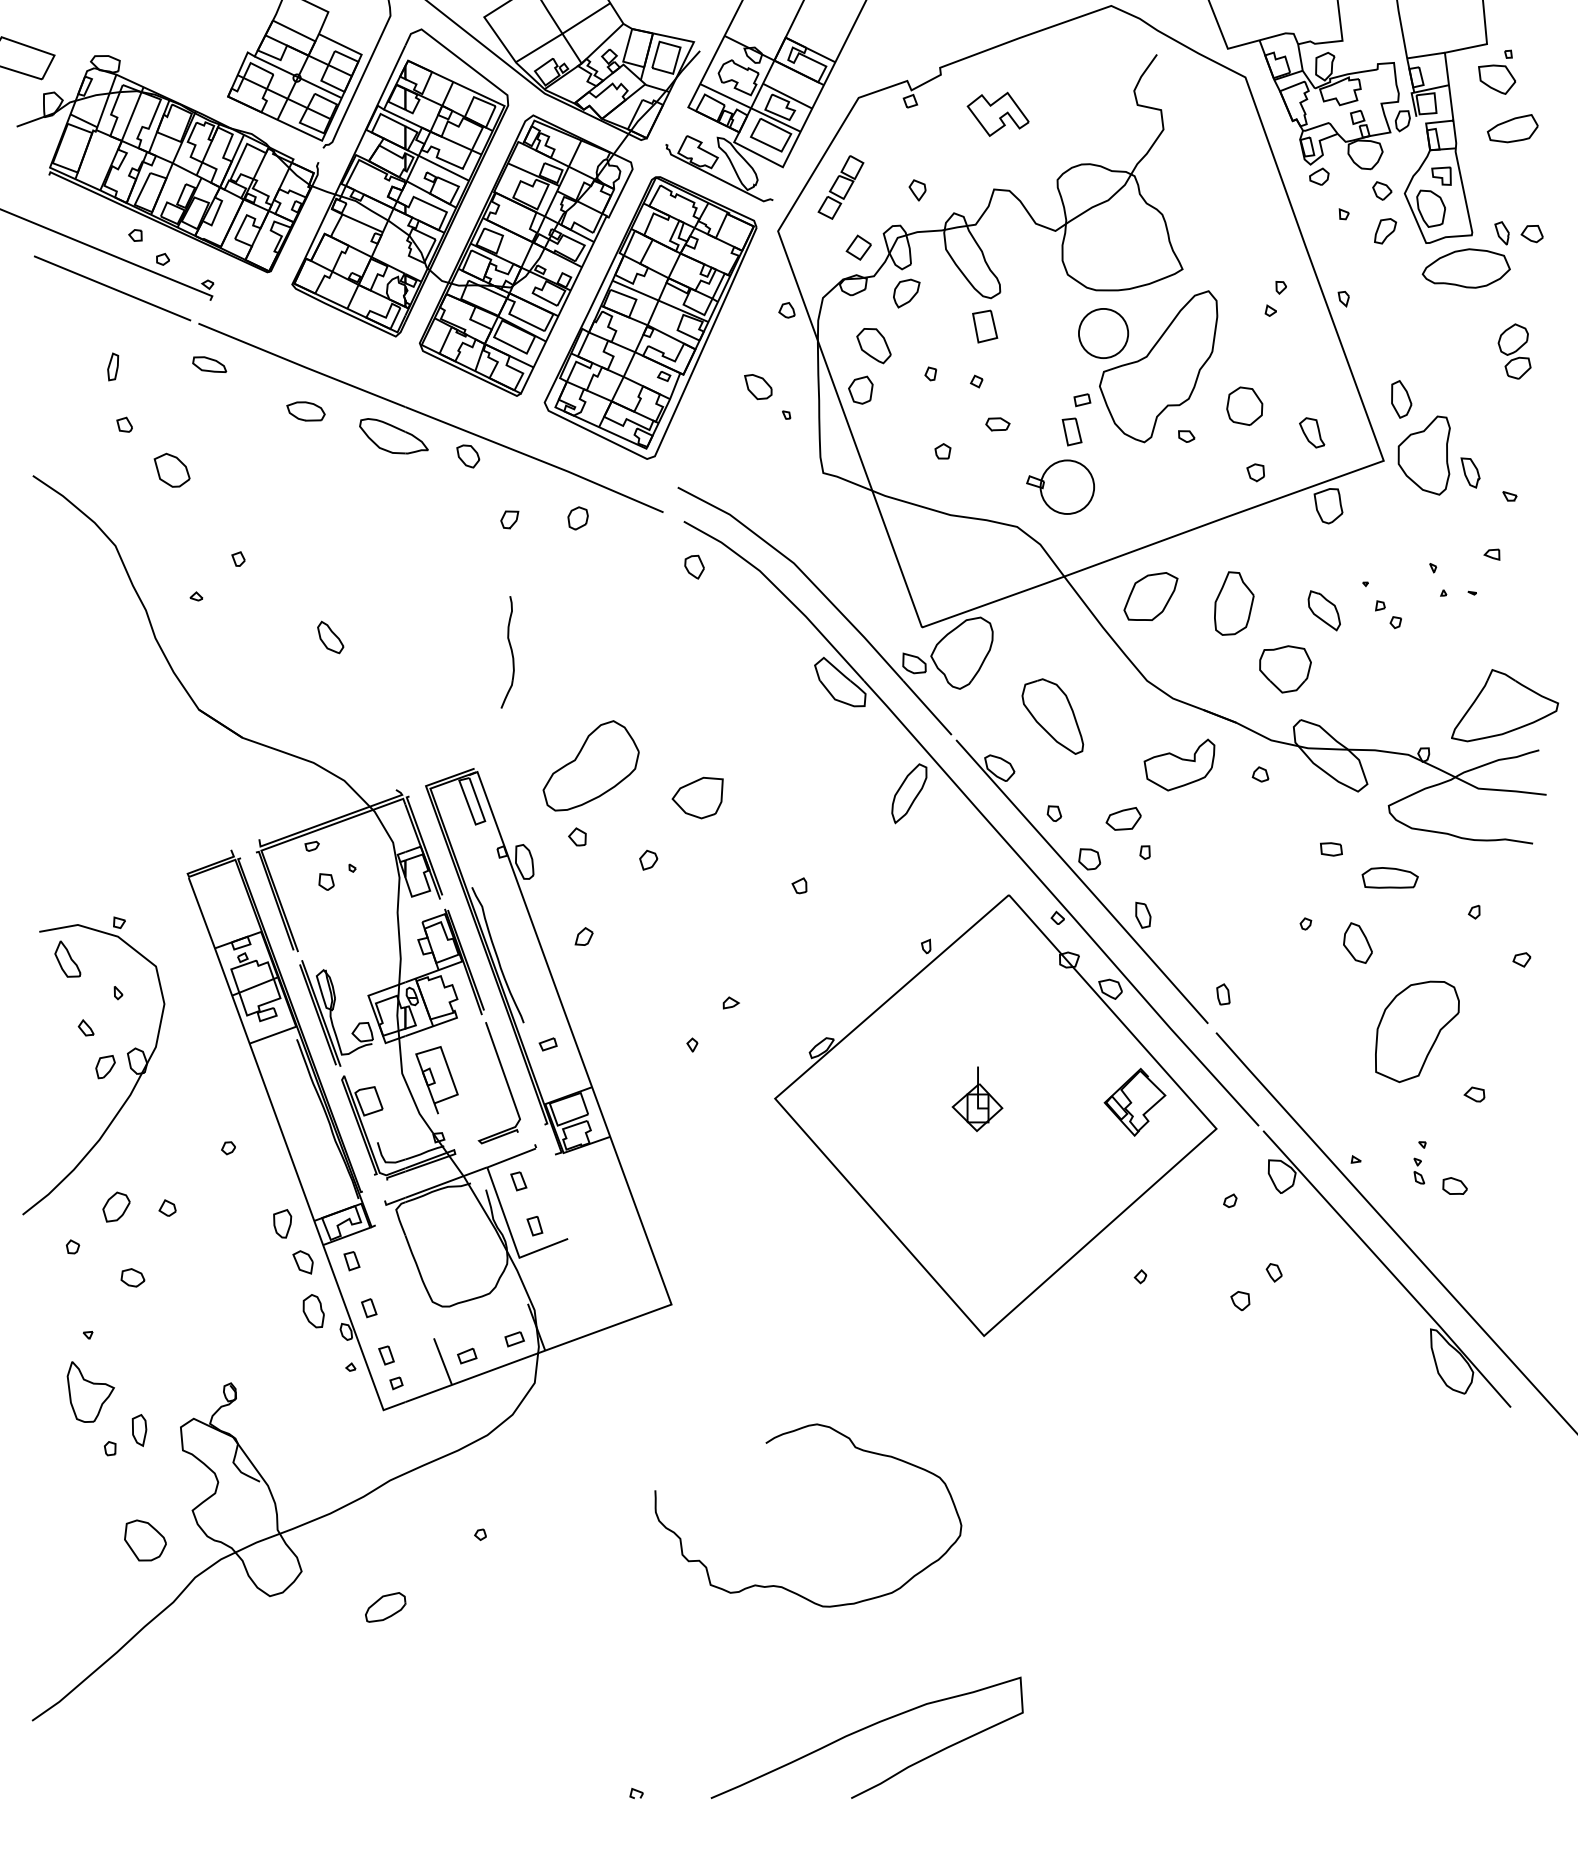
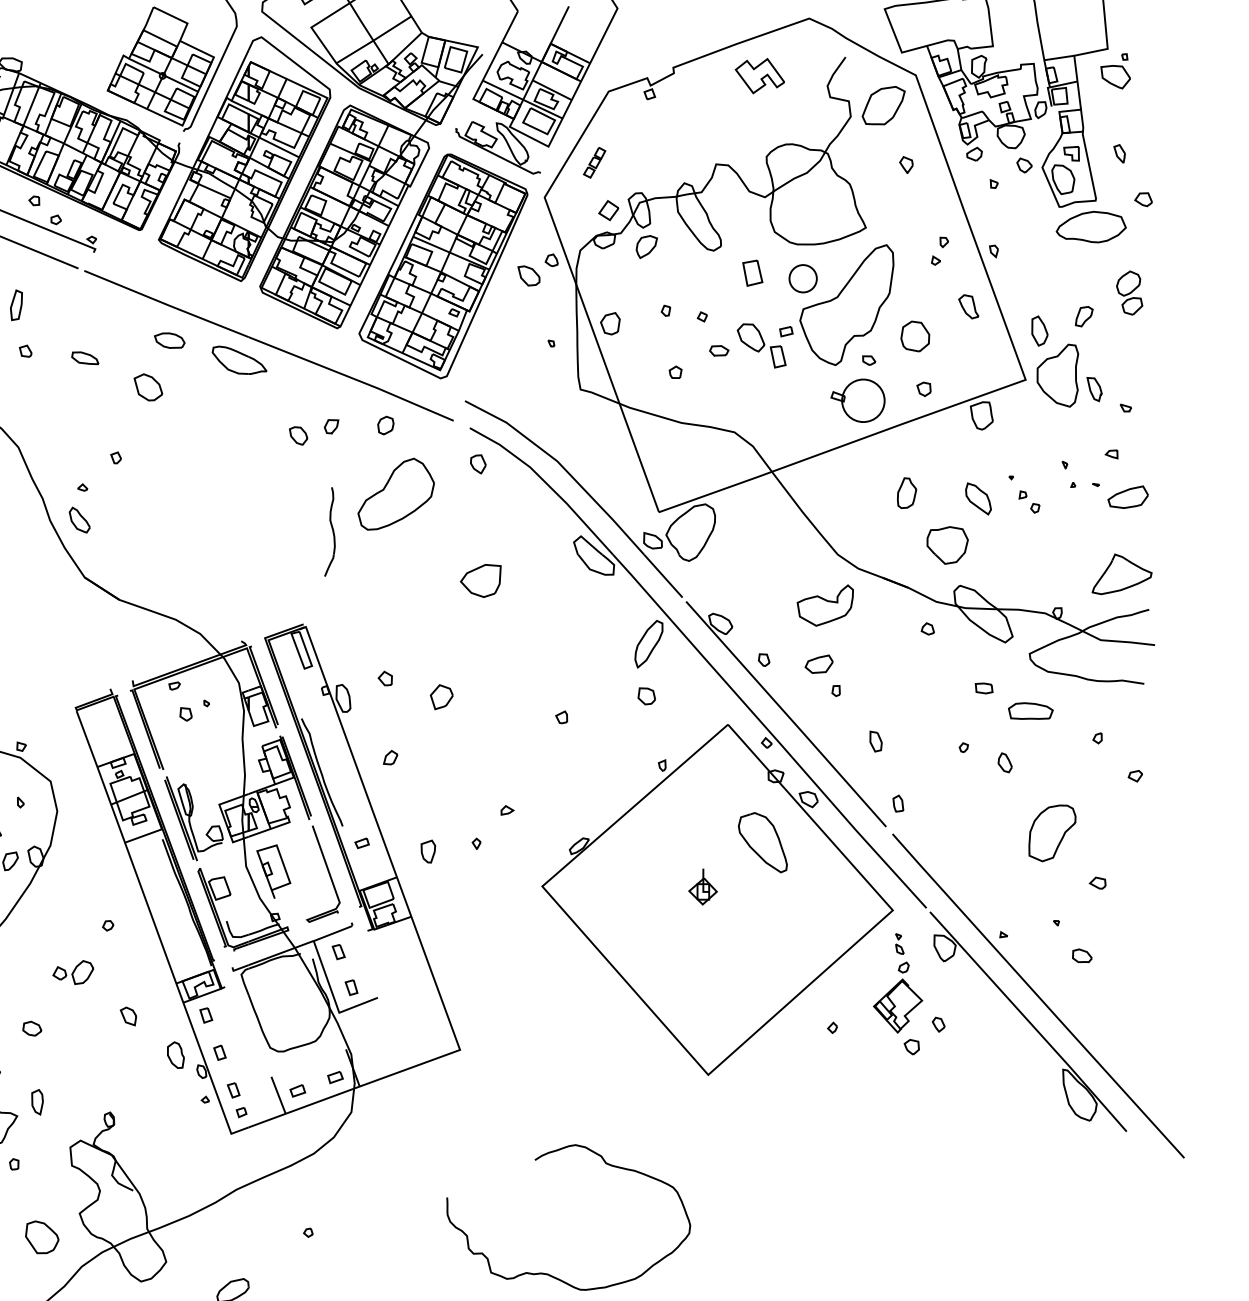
part: (997, 113) -> (759, 75), moved
part: (1512, 128) -> (1127, 497), moved
part: (840, 187) -> (594, 162), size x0.6
part: (917, 190) -> (906, 165), moved
part: (1385, 231) -> (1084, 316), moved
part: (1501, 233) -> (1119, 154), moved
part: (985, 326) -> (753, 273), moved
circle: (1103, 333) -> (803, 278), size x0.7
part: (873, 346) -> (750, 338), moved
part: (209, 364) -> (85, 358), moved
part: (113, 366) -> (16, 304), size x1.4
part: (758, 387) -> (529, 276), moved
part: (1312, 432) -> (969, 306), moved
part: (468, 456) -> (298, 435), moved
part: (171, 469) -> (147, 386), moved
part: (1060, 486) -> (857, 400), moved
part: (1150, 596) -> (883, 105), moved
part: (1234, 603) -> (907, 493), size x0.6
part: (330, 637) -> (79, 520), moved
part: (1505, 705) -> (1122, 574), size x0.7
part: (1052, 716) -> (762, 842), moved
part: (1179, 764) -> (825, 605), moved
part: (590, 765) -> (395, 493), moved
part: (697, 797) -> (480, 580), moved
part: (648, 859) -> (441, 696), size x1.6
part: (1089, 859) -> (646, 696), moved
part: (1143, 914) -> (876, 740), moved
part: (1357, 942) -> (1004, 762), size x0.6
part: (1417, 1031) -> (1052, 833), size x0.7
part: (977, 1098) -> (703, 886), size x0.7
part: (1134, 1101) -> (897, 1005), moved
part: (1419, 1170) -> (900, 943), moved
part: (116, 1206) -> (82, 972), moved
part: (282, 1223) -> (428, 851), moved
part: (302, 1262) -> (128, 1016), moved
part: (139, 1430) -> (37, 1102), moved

